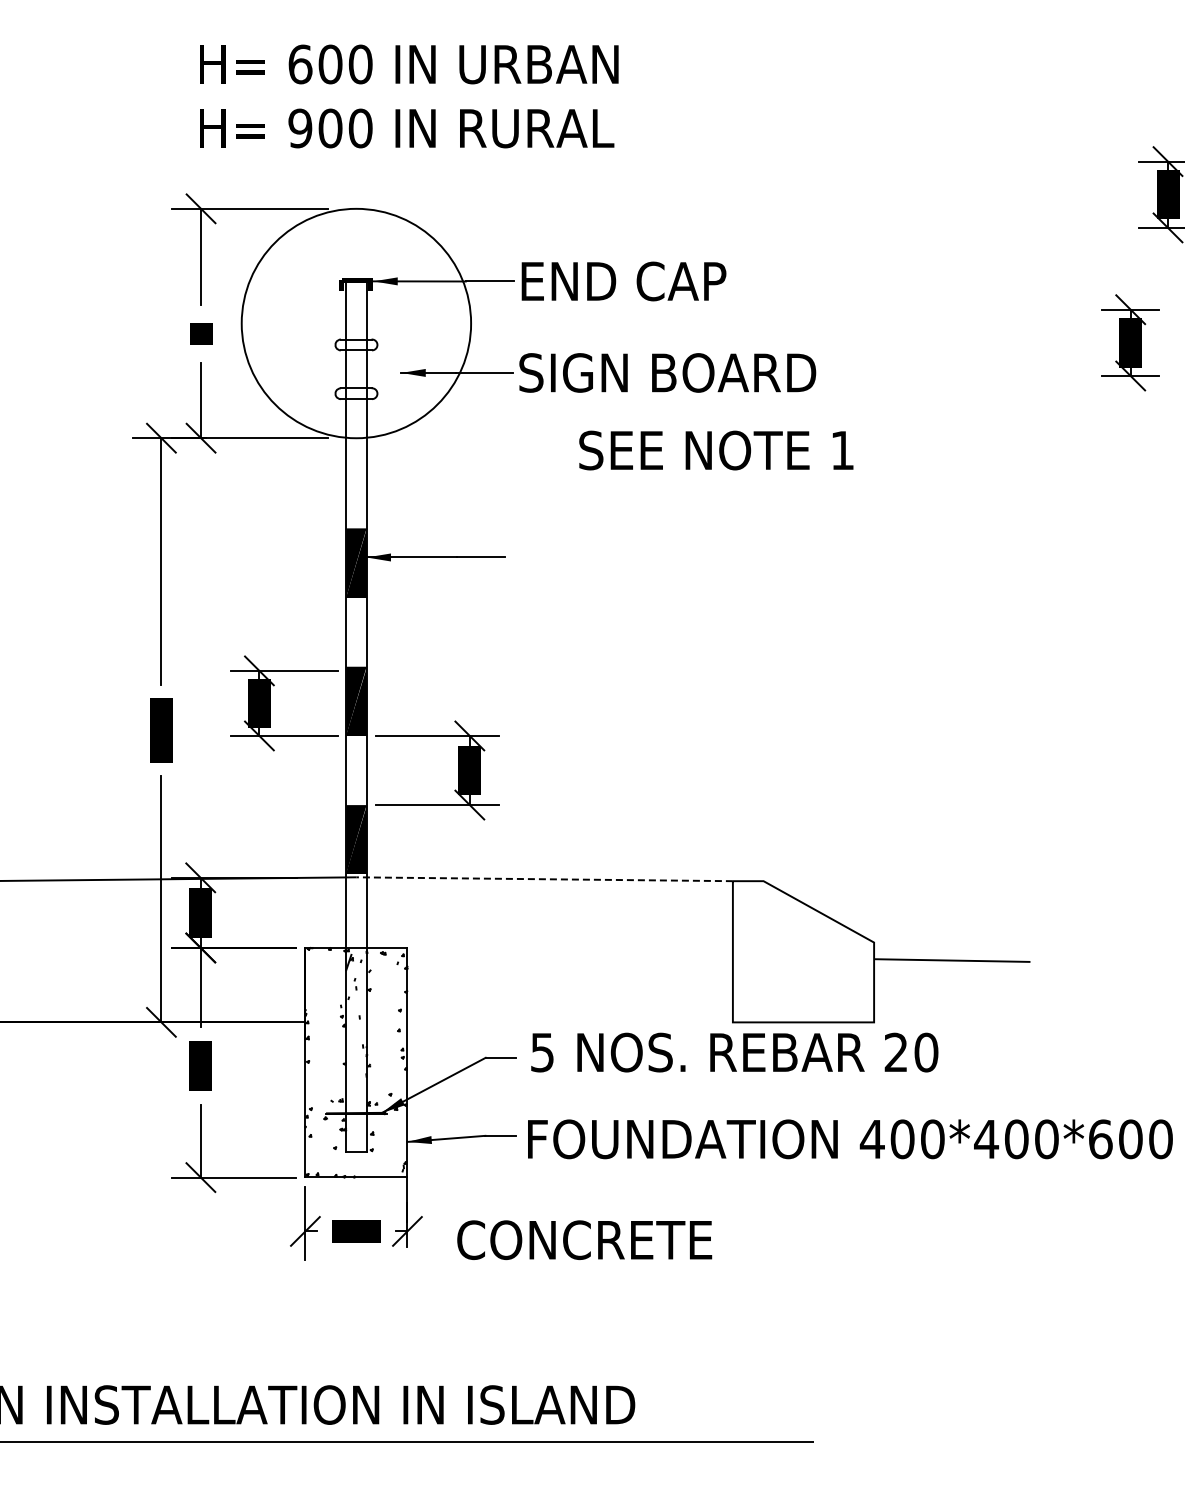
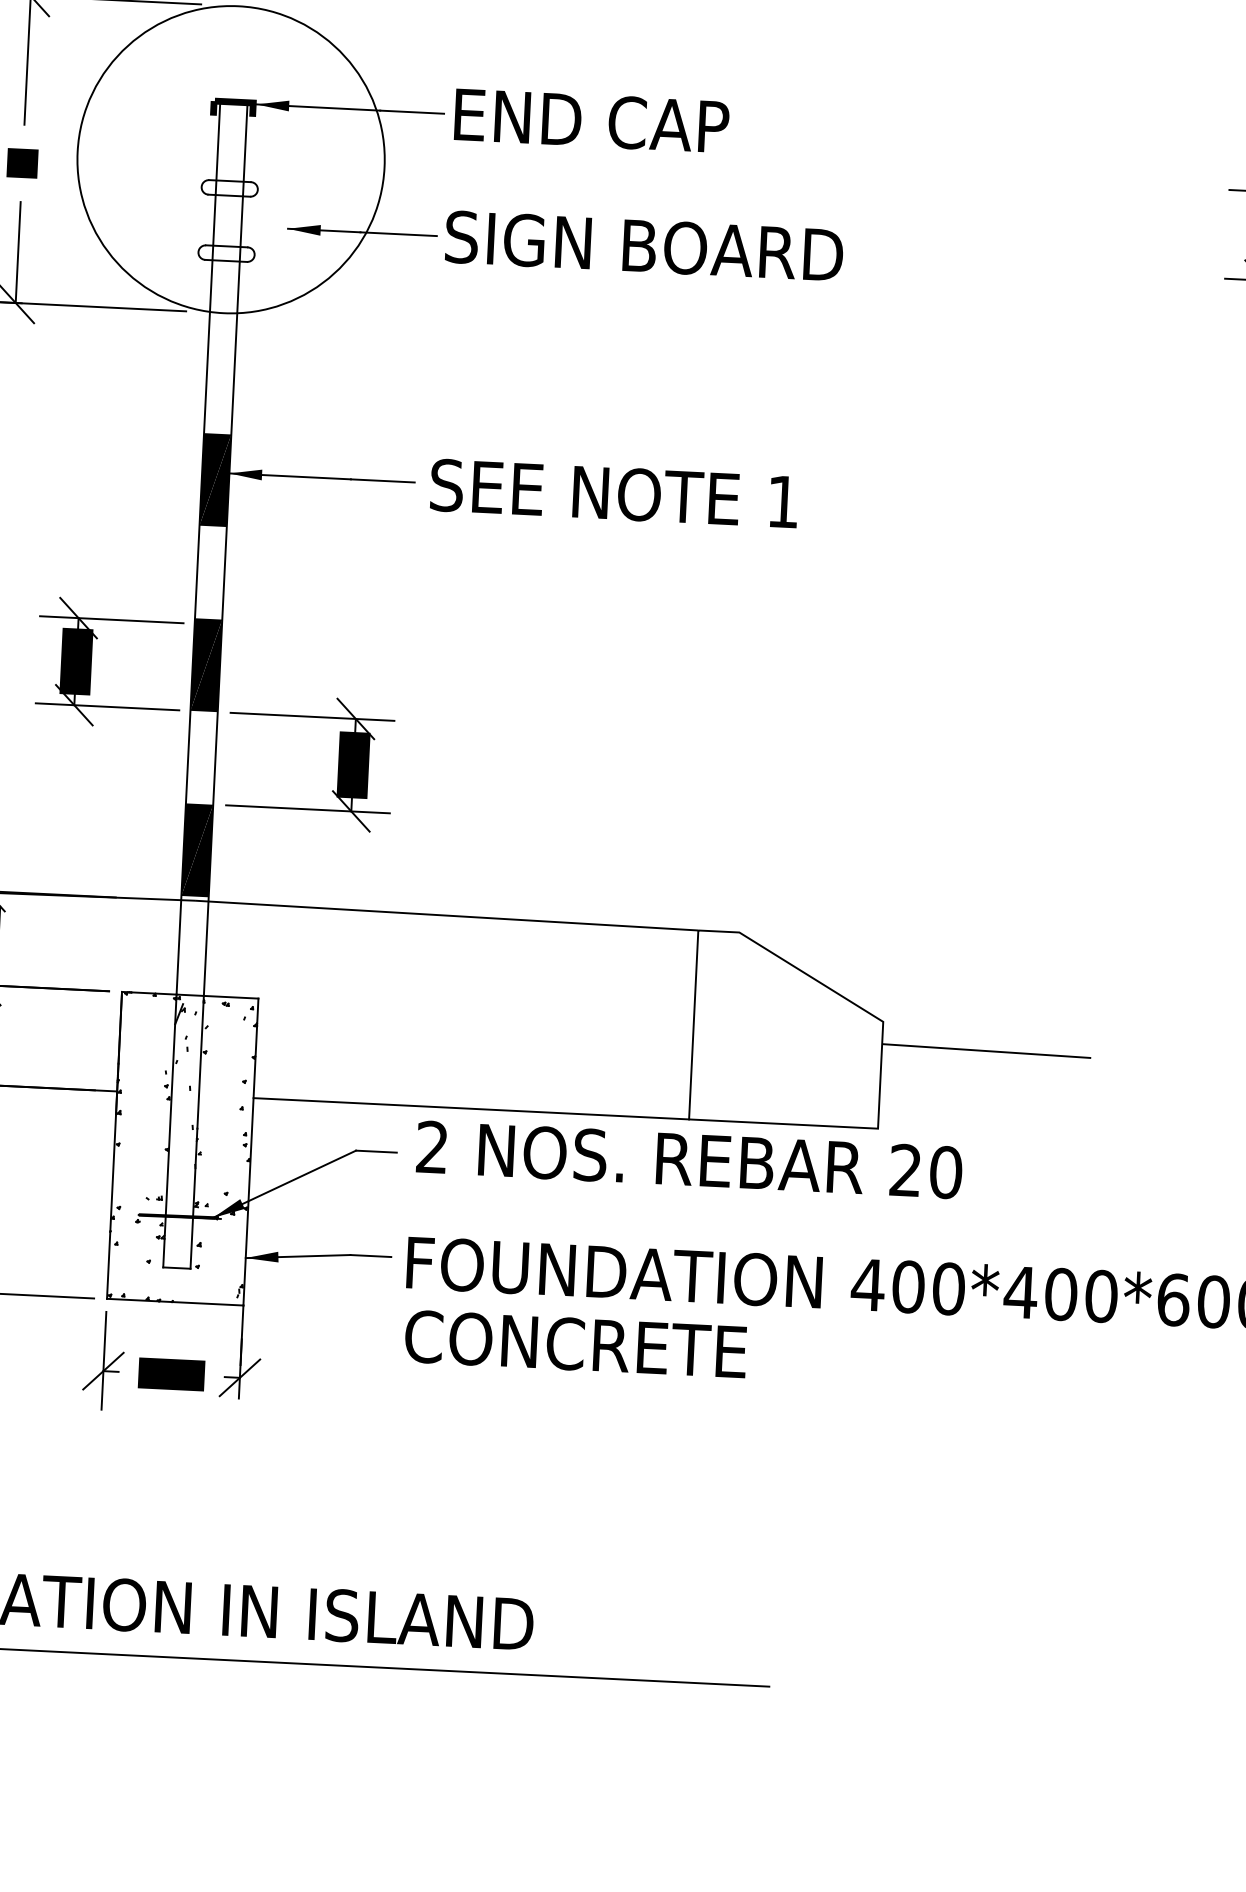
text: (716, 450) -> (614, 493), moved
line: (544, 879) -> (446, 915), dashed -> solid
line: (569, 1022) -> (470, 1108), added
text: (542, 1052) -> (432, 1147), 5 -> 2
text: (584, 1239) -> (575, 1343), moved

